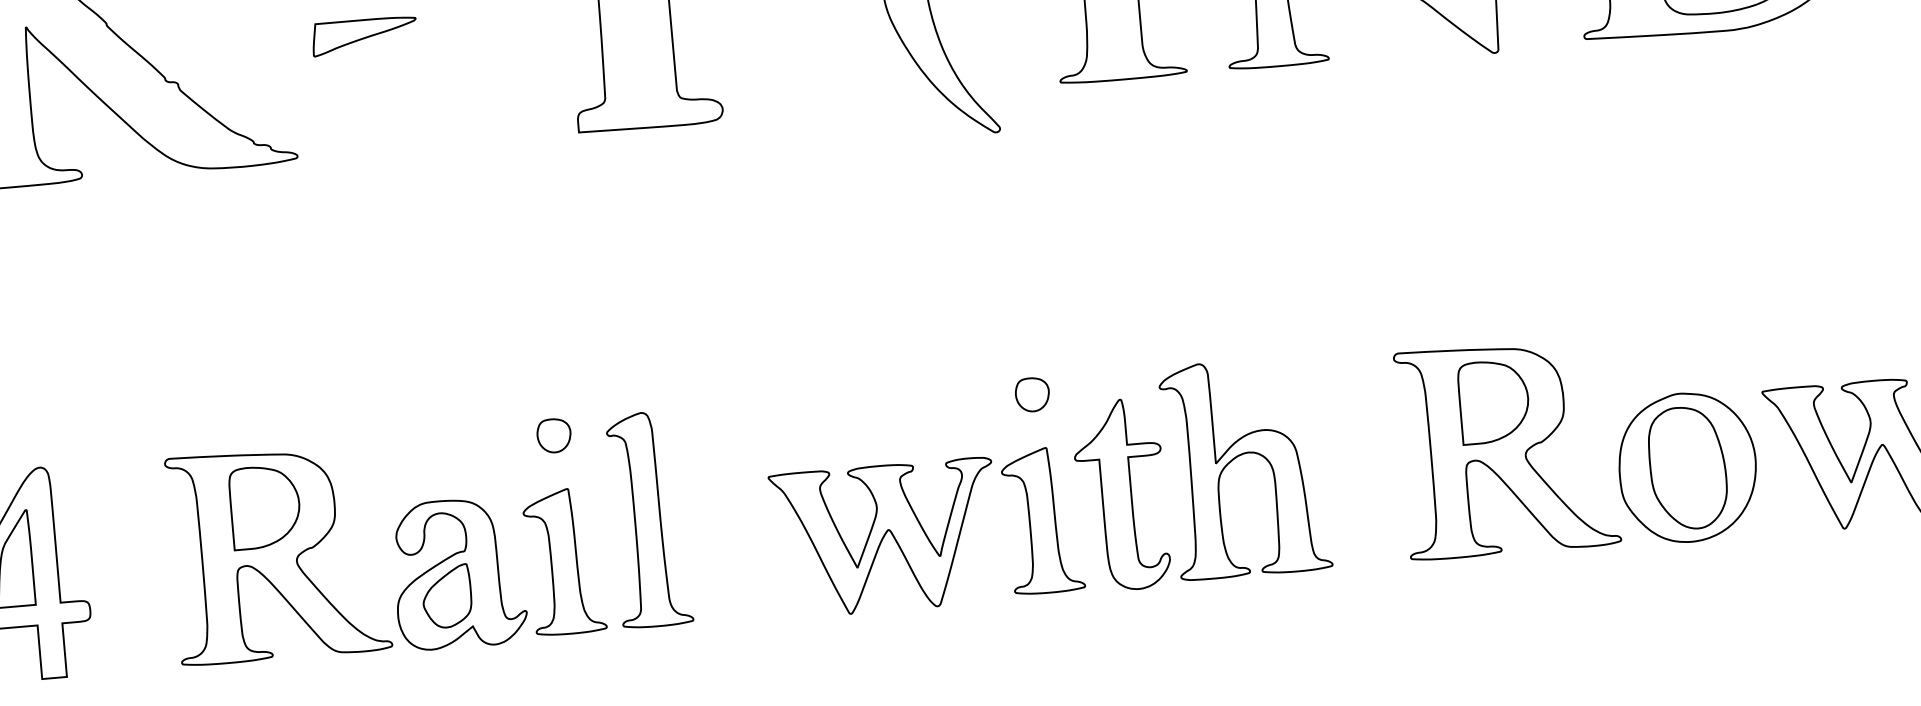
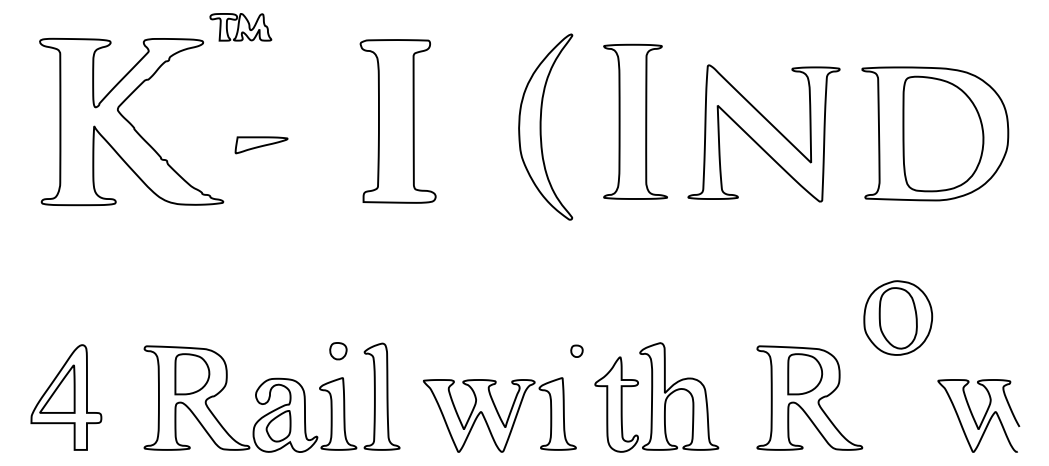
part: (1031, 395) -> (576, 351), size x0.7
part: (1688, 466) -> (898, 317), moved
part: (926, 531) -> (499, 414), moved

